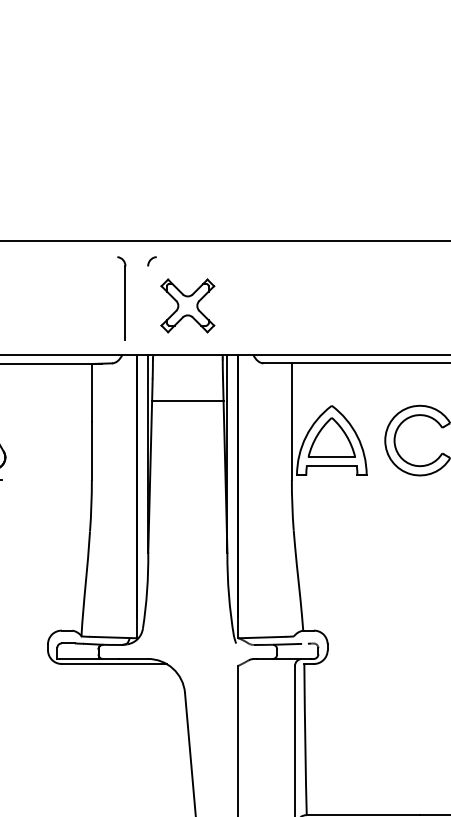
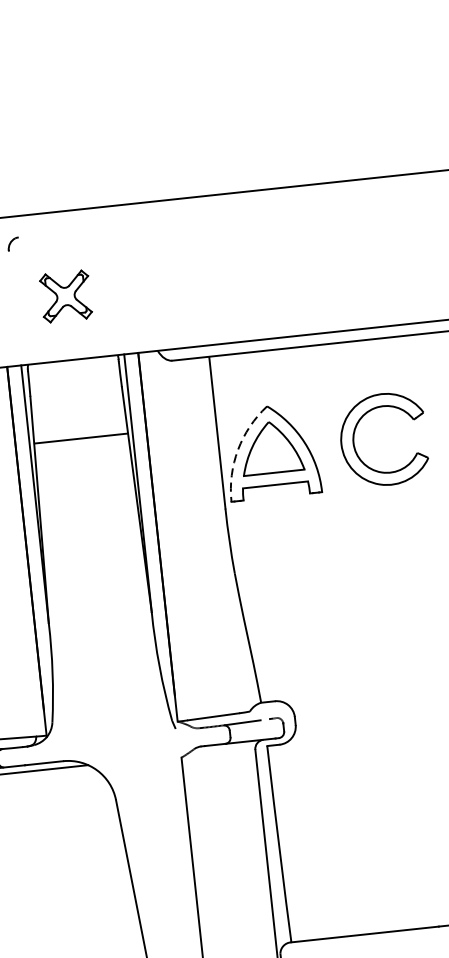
part: (187, 305) -> (65, 295), size x0.7
line: (187, 401) -> (80, 439), moved
arc: (306, 436) -> (238, 449), solid -> dashed

